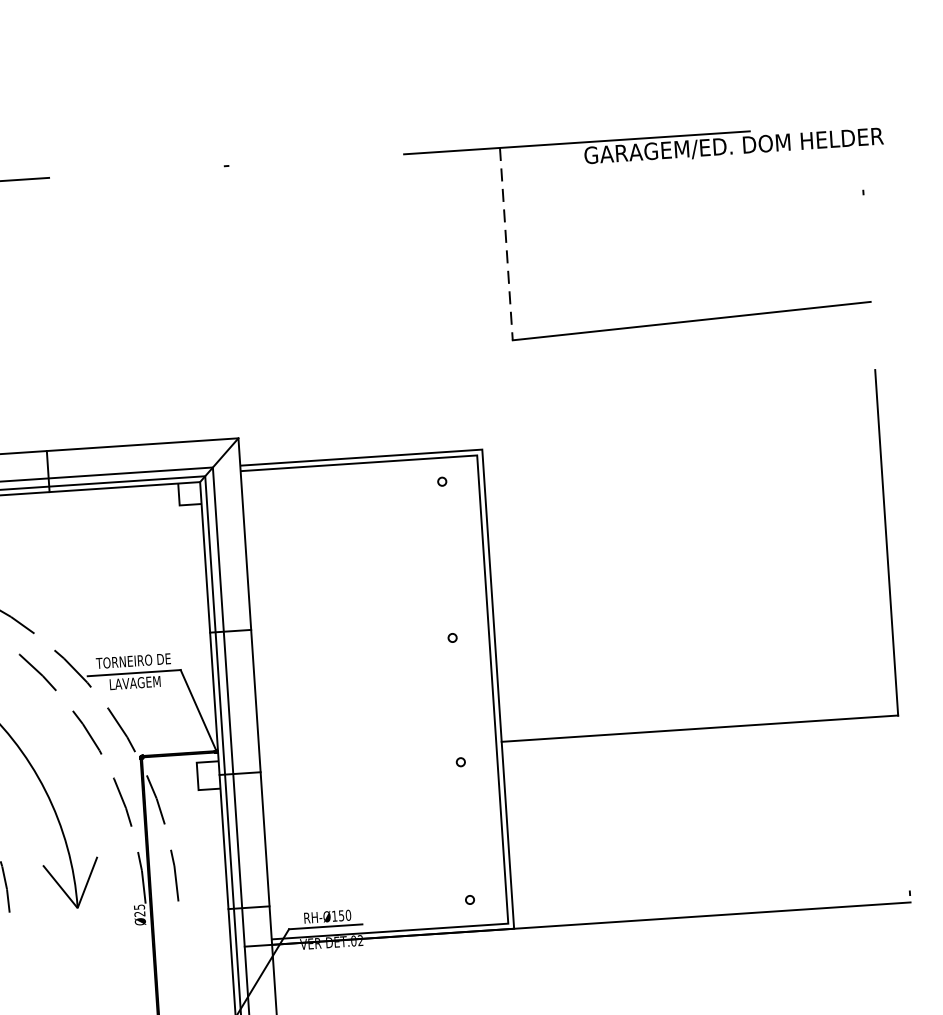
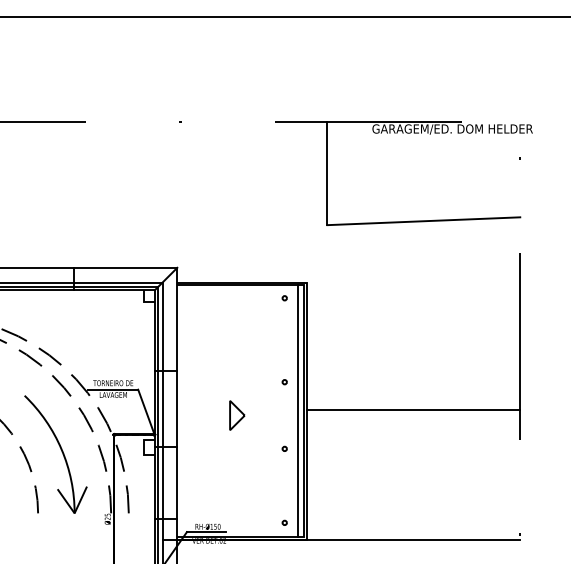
line: (506, 244) -> (327, 173), dashed -> solid
line: (481, 688) -> (298, 410), added
part: (368, 705) -> (237, 415), added
line: (699, 728) -> (413, 410), moved

